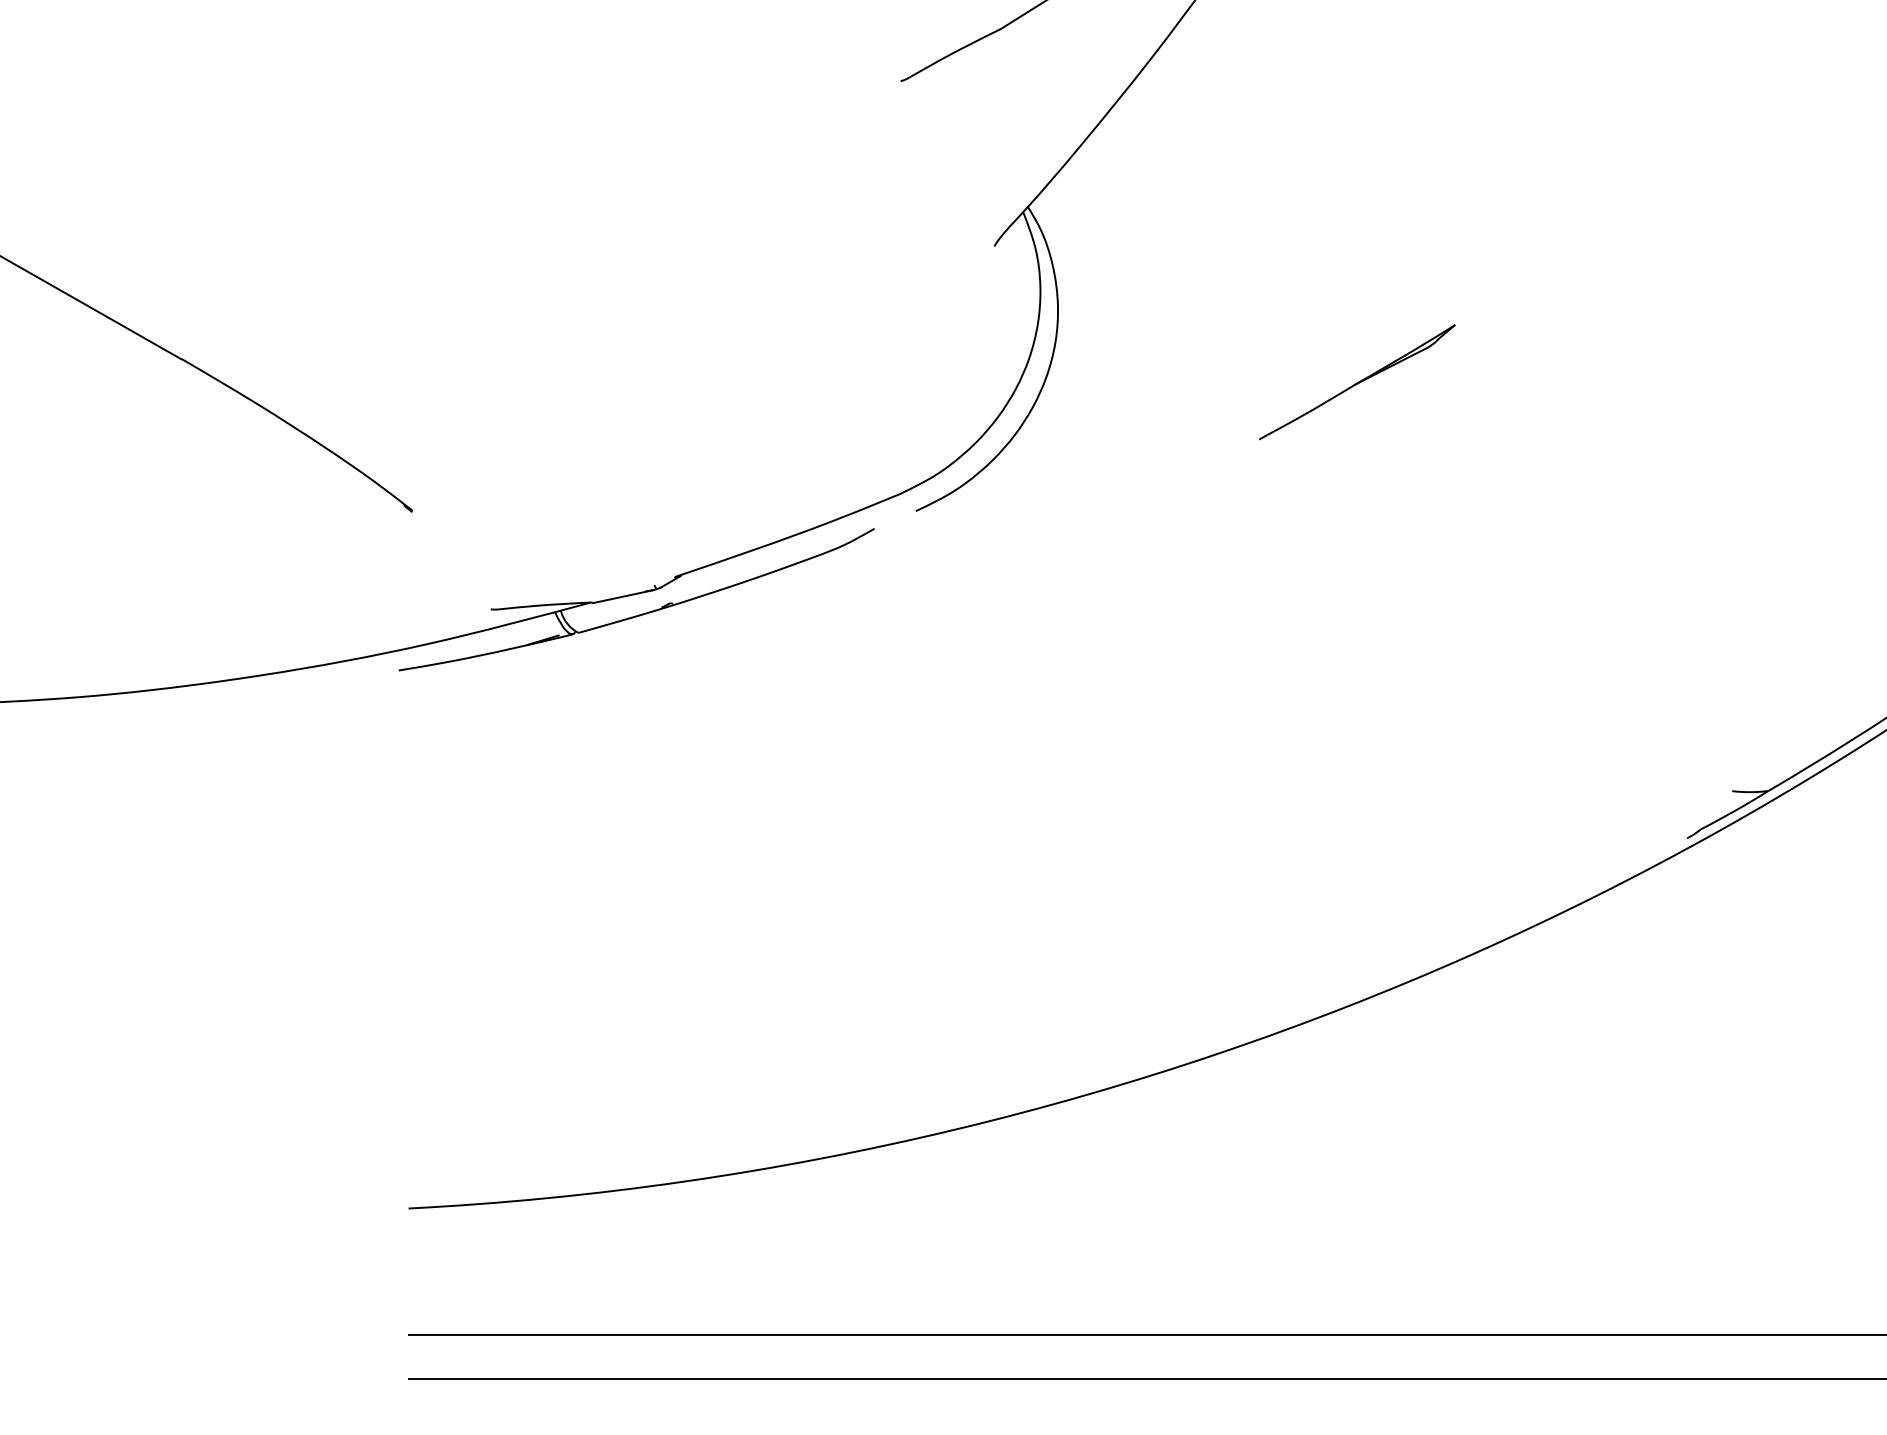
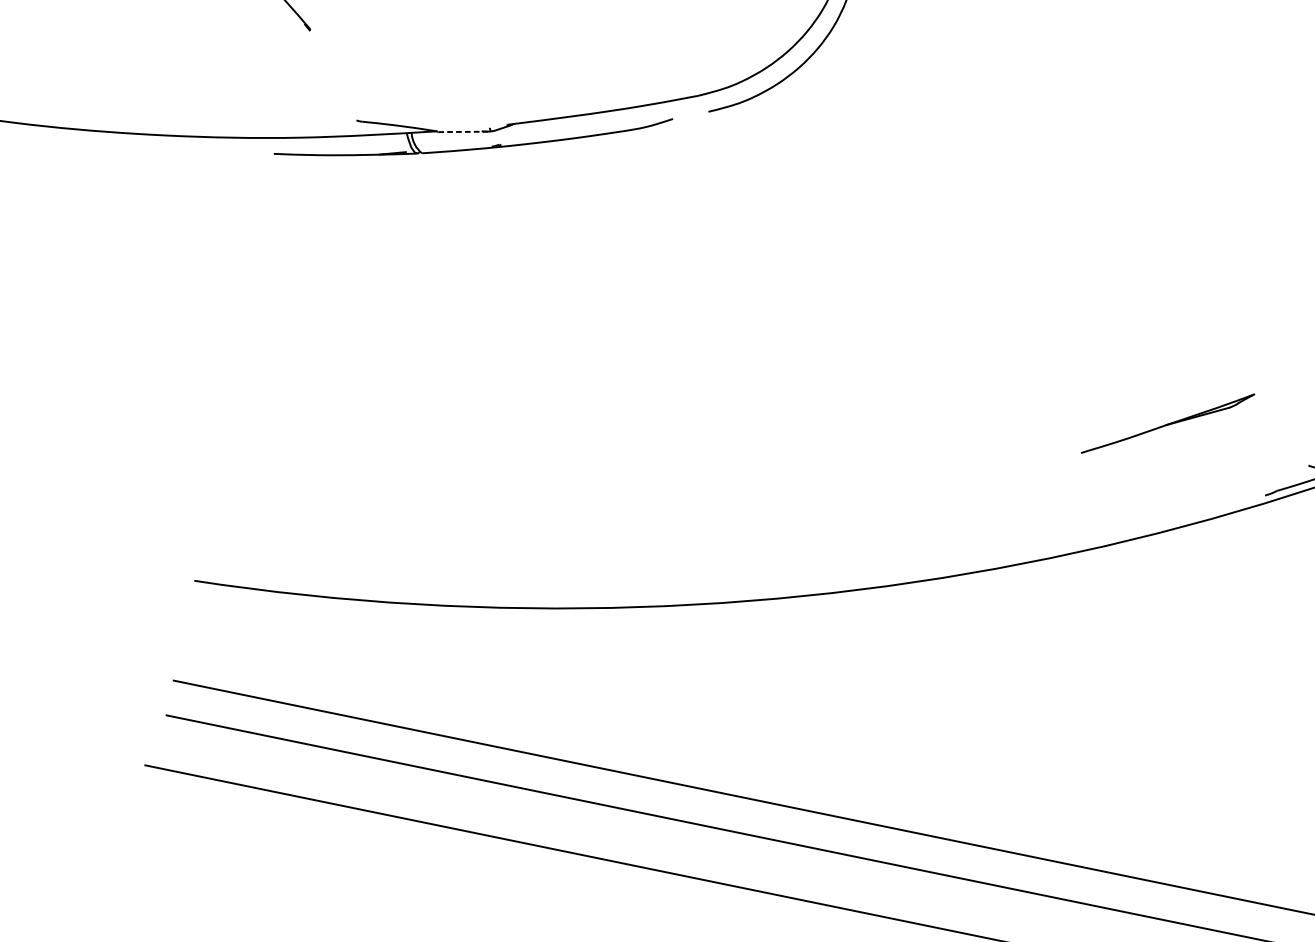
part: (1357, 382) -> (1168, 423), moved
line: (622, 596) -> (462, 131), solid -> dashed

